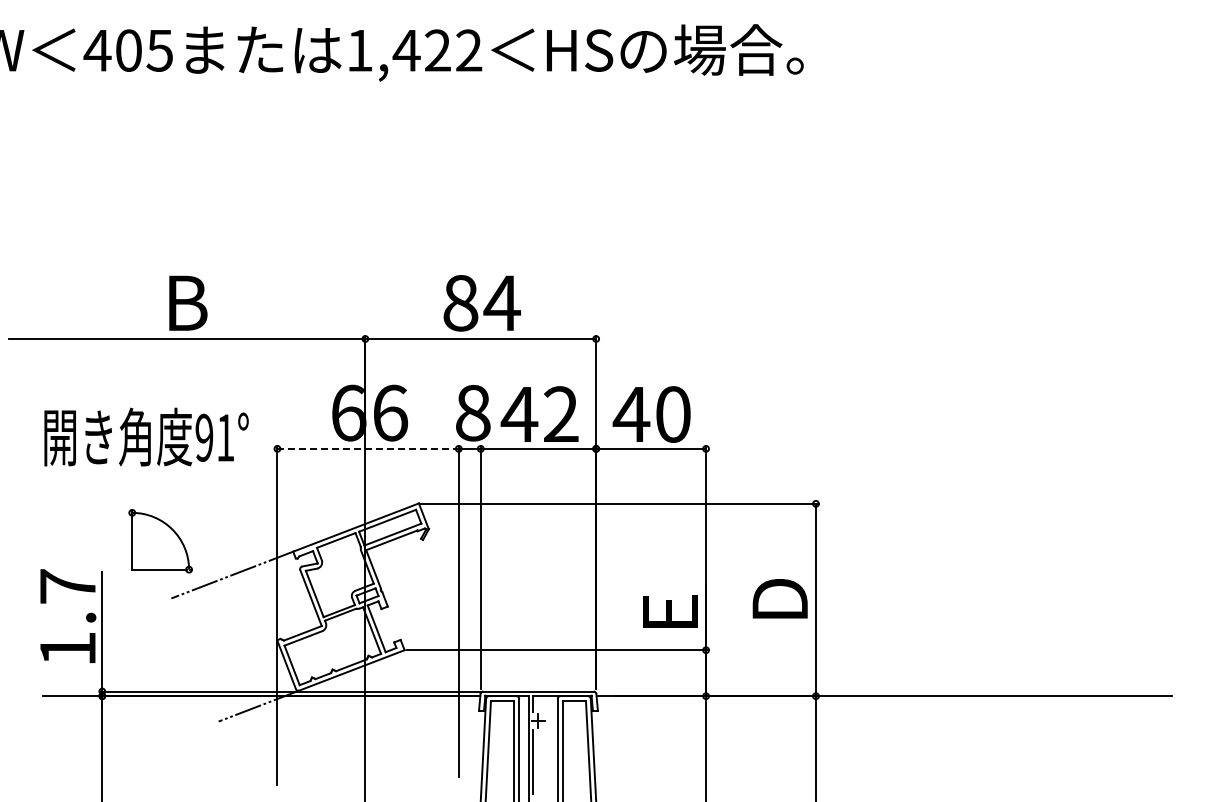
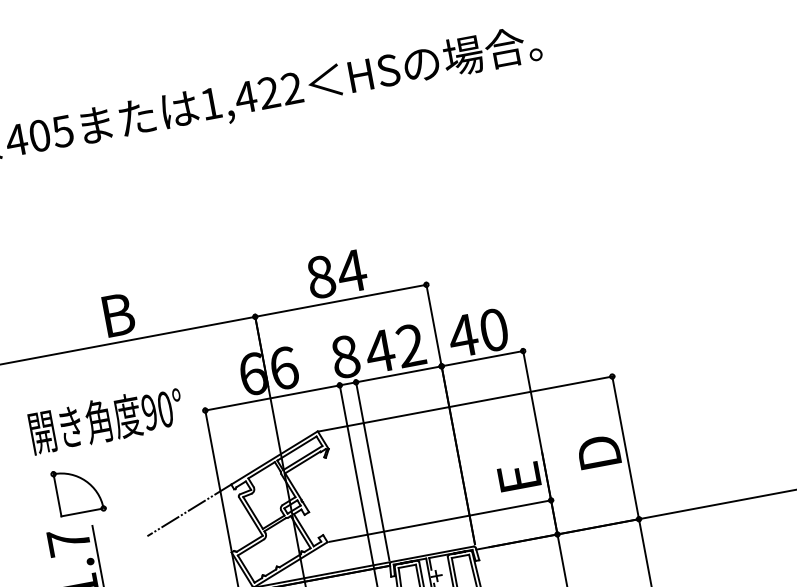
text: (225, 437) -> (165, 409), 91° -> 90°
line: (368, 448) -> (272, 397), dashed -> solid
part: (160, 541) -> (78, 491), moved

